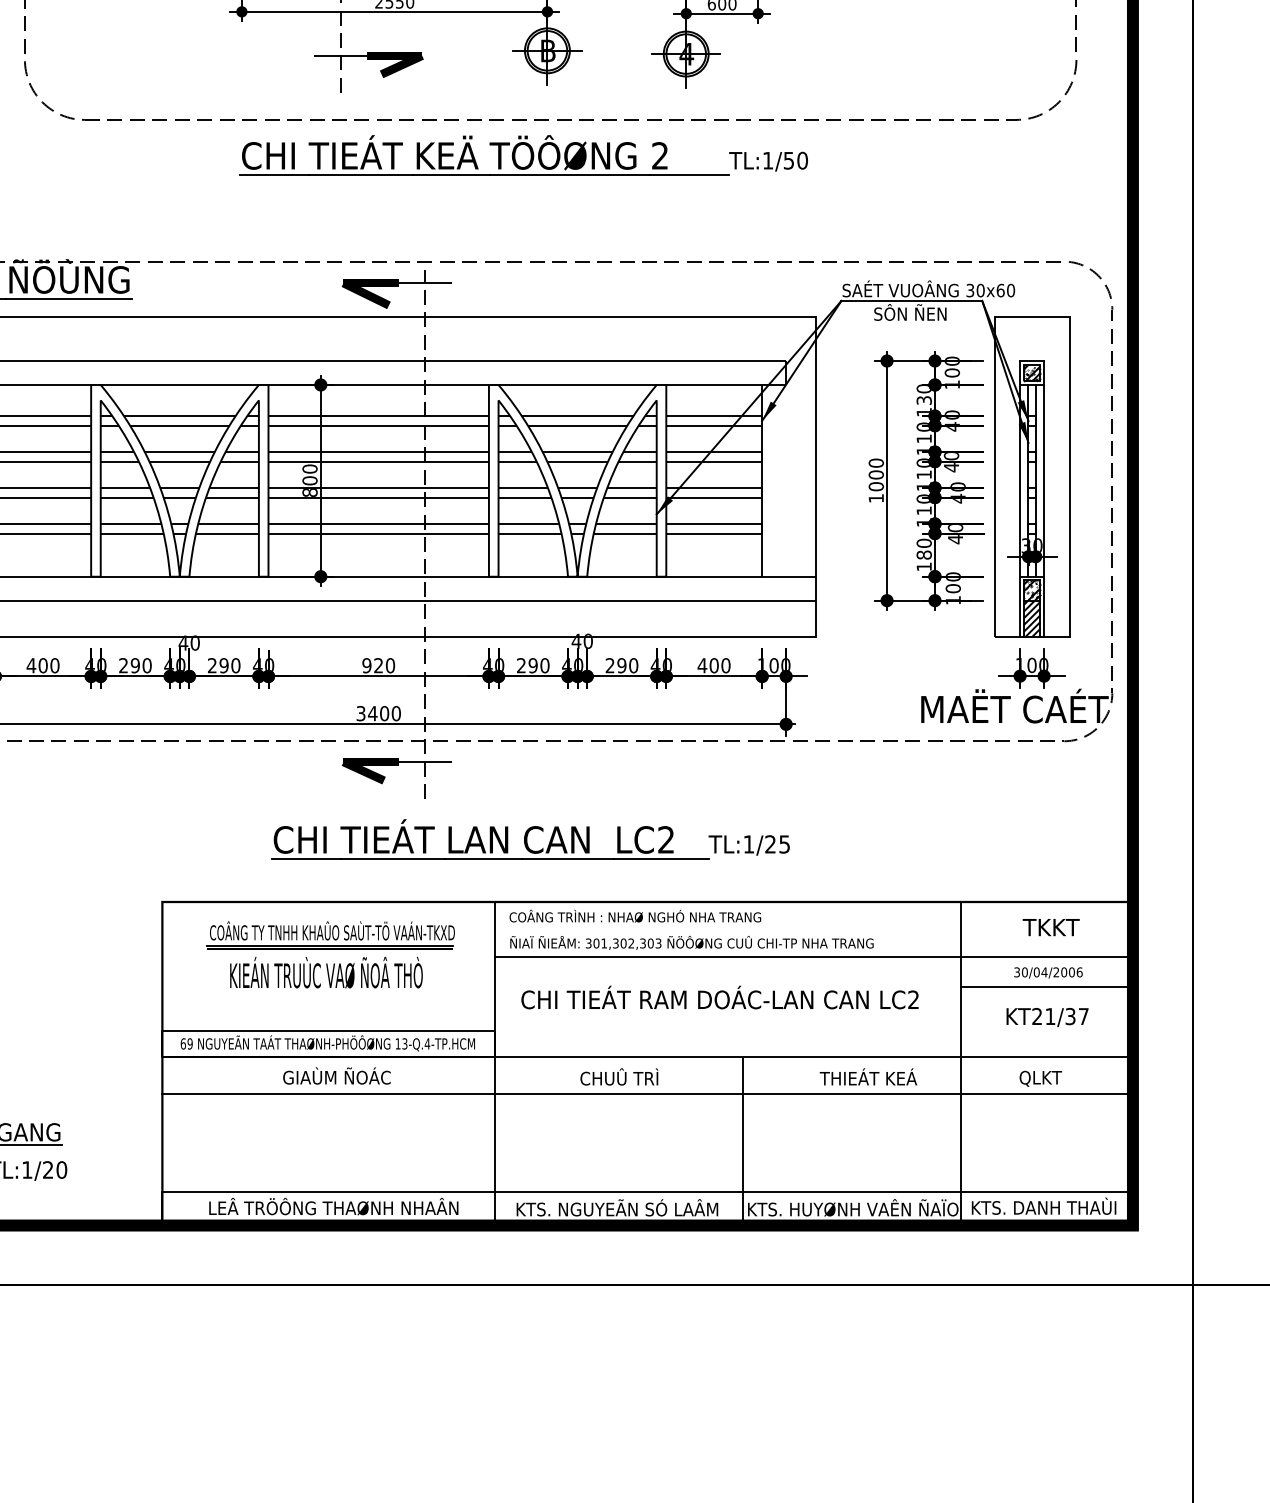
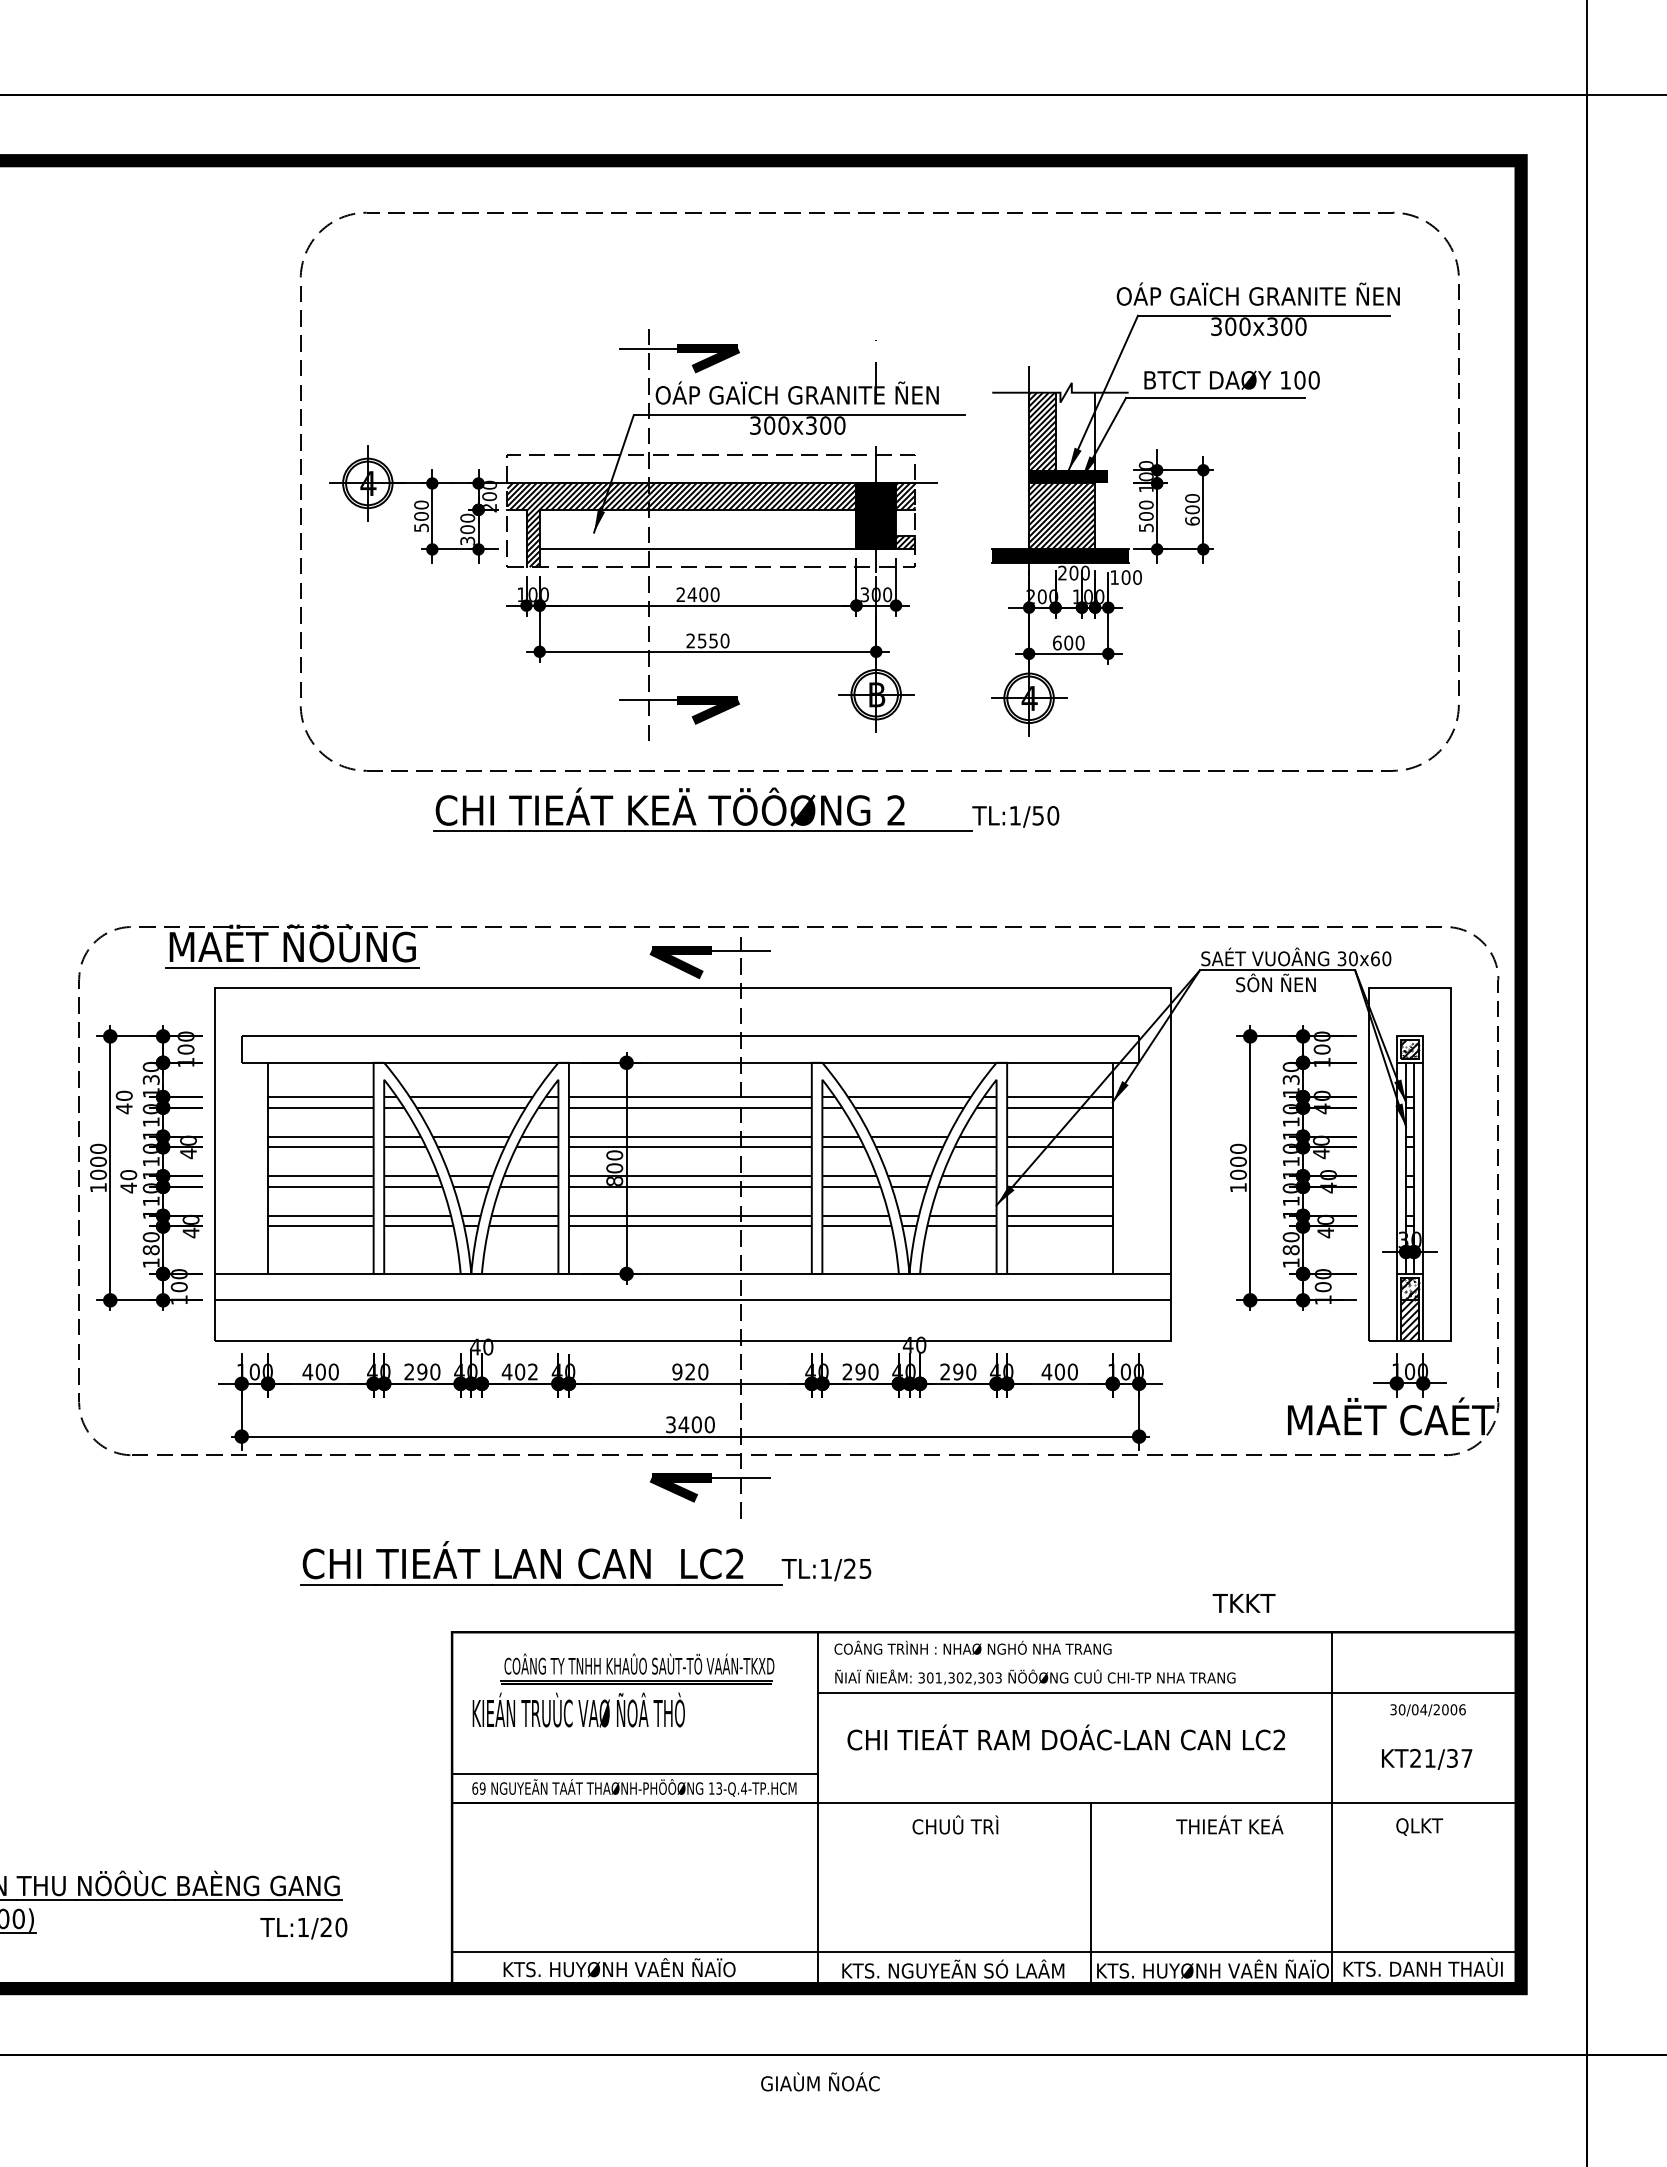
part: (524, 155) -> (746, 809), moved
text: (223, 665) -> (519, 1371), 290 -> 402
part: (530, 839) -> (585, 1563), moved
text: (1050, 927) -> (1243, 1603), moved
text: (326, 972) -> (578, 1709), moved
line: (1047, 986) -> (1426, 1725), removed
text: (337, 1075) -> (820, 2081), moved
line: (647, 1093) -> (986, 1843), removed
text: (334, 1206) -> (641, 1967), LEÂ TRÖÔNG THAØNH NHAÂN -> KTS. HUYØNH VAÊN ÑAÏO

